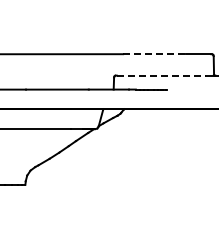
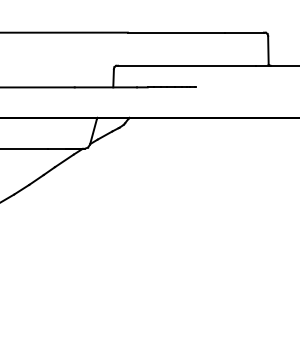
line: (154, 54) -> (176, 33), dashed -> solid
line: (161, 75) -> (187, 65), dashed -> solid

